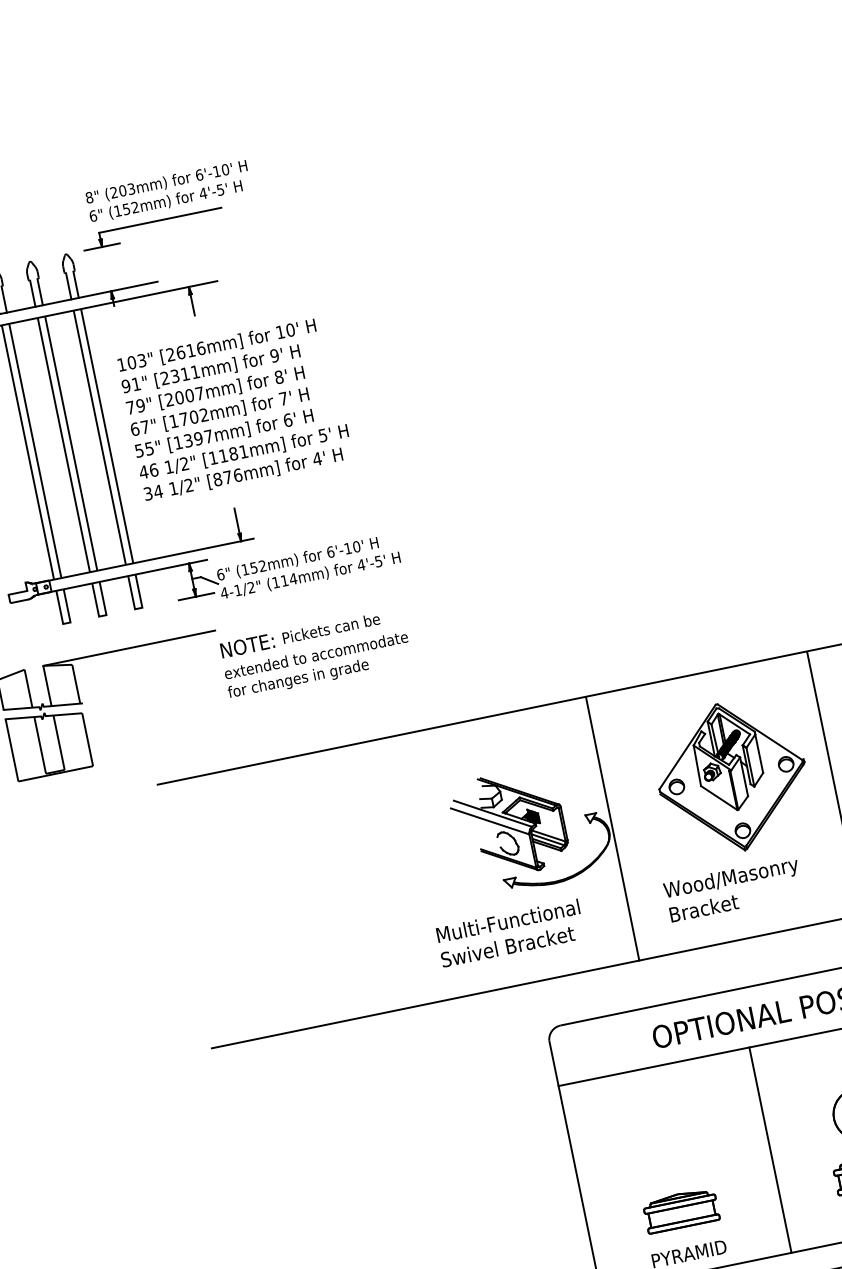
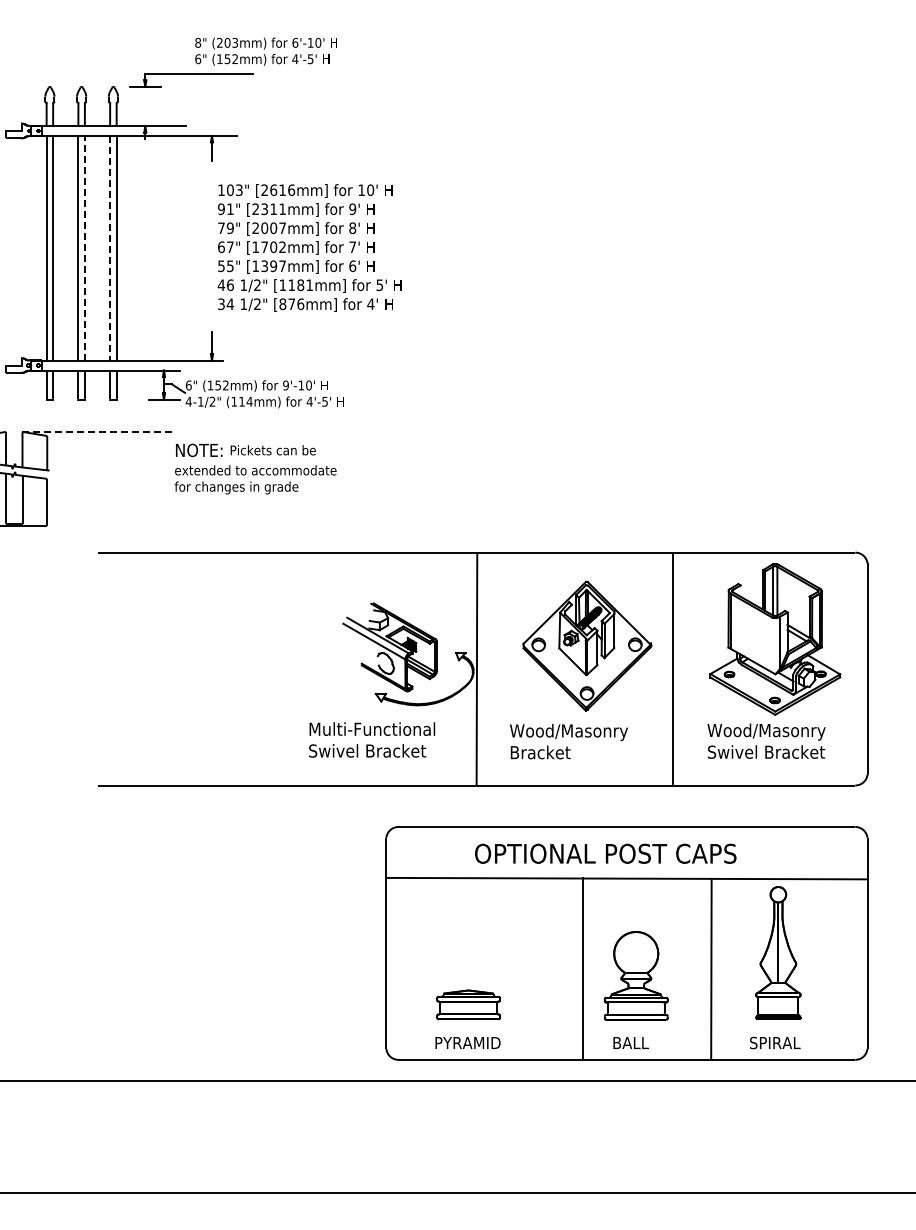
text: (167, 191) -> (265, 51), moved
text: (234, 409) -> (309, 247), moved
line: (100, 437) -> (110, 248), solid -> dashed
line: (70, 442) -> (84, 247), solid -> dashed
text: (330, 552) -> (285, 385), 6'-10' -> 9'-10'
line: (129, 647) -> (98, 431), solid -> dashed
line: (769, 1149) -> (582, 968), moved

